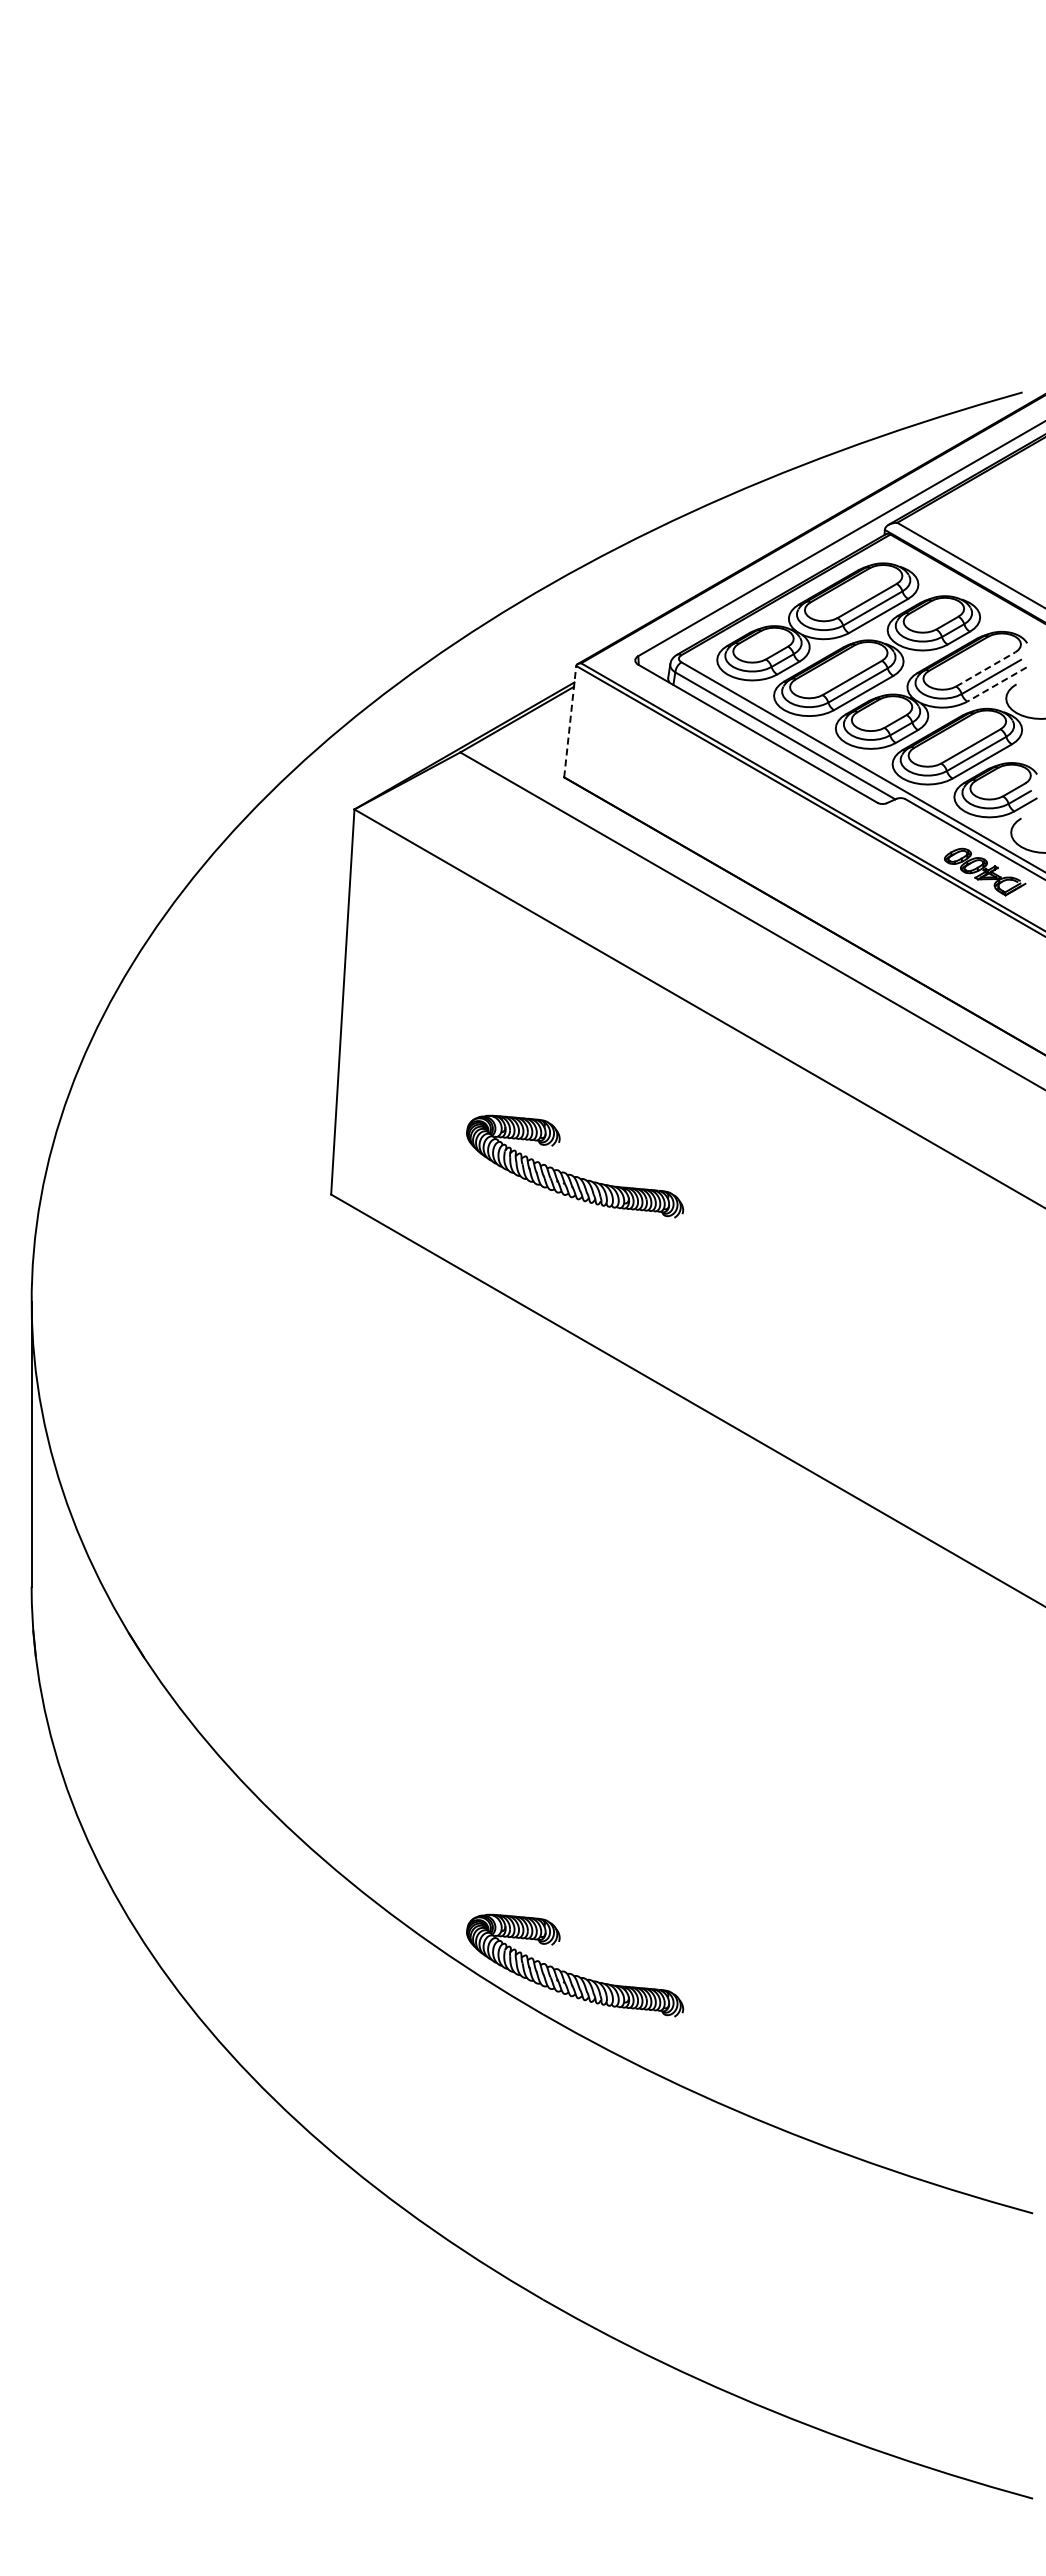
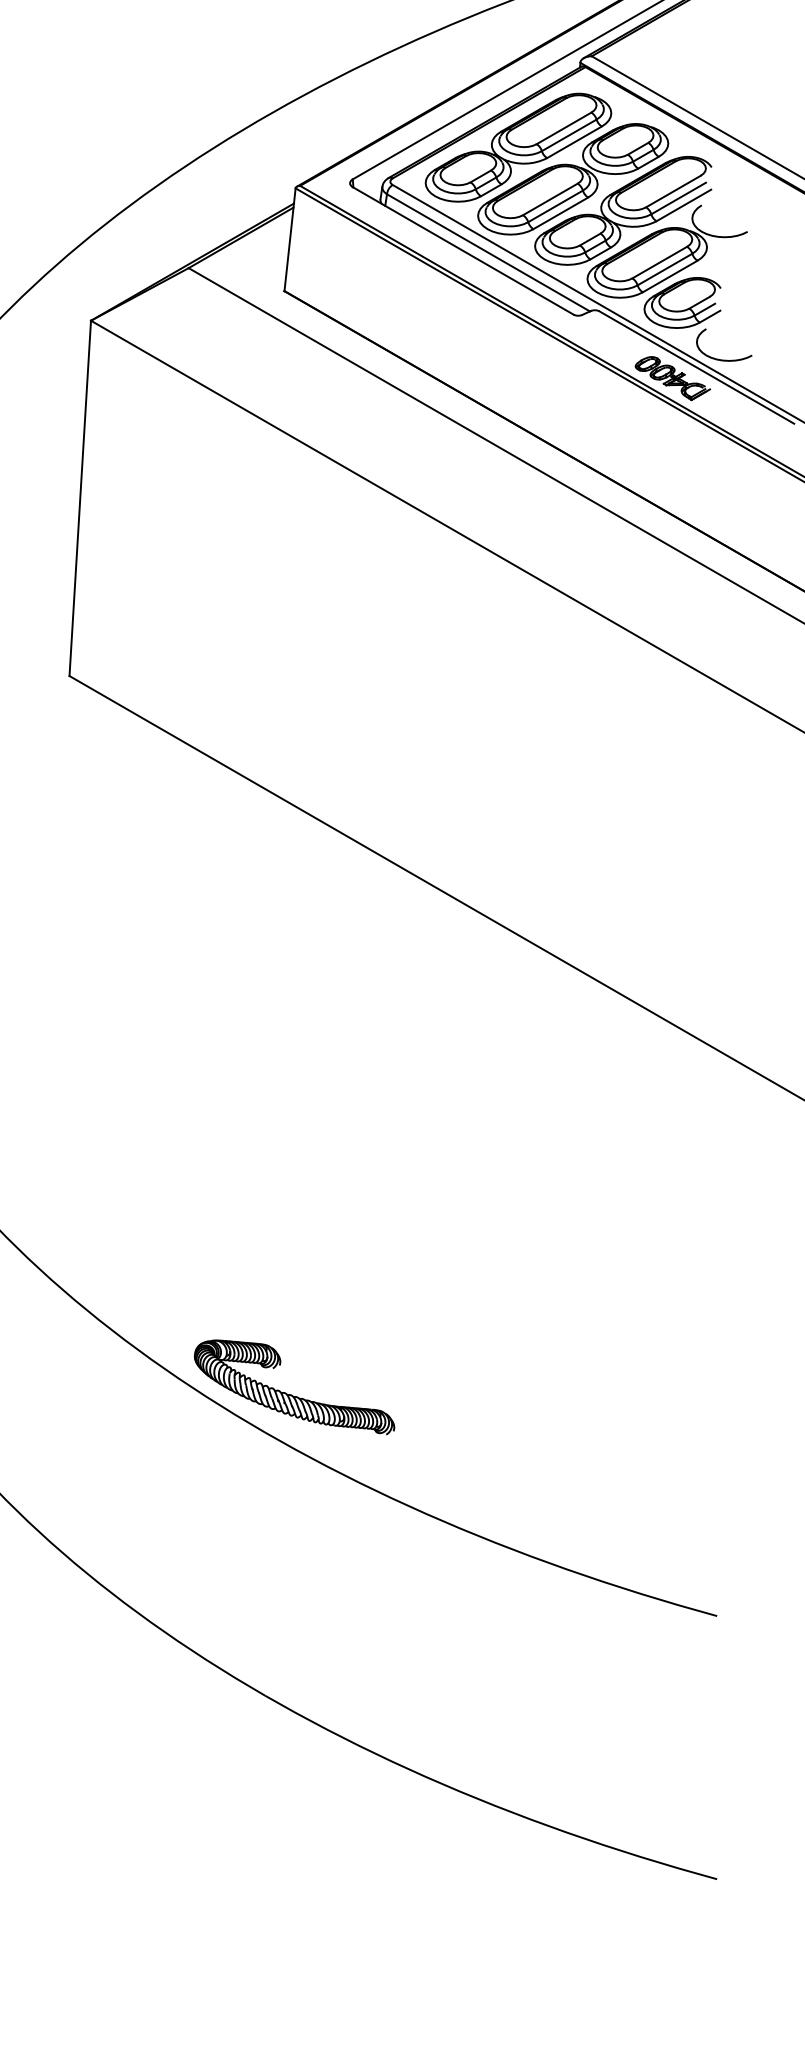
line: (986, 669) -> (674, 191), dashed -> solid
line: (996, 684) -> (683, 205), dashed -> solid
line: (570, 721) -> (290, 239), dashed -> solid
part: (572, 1174) -> (292, 657), removed

